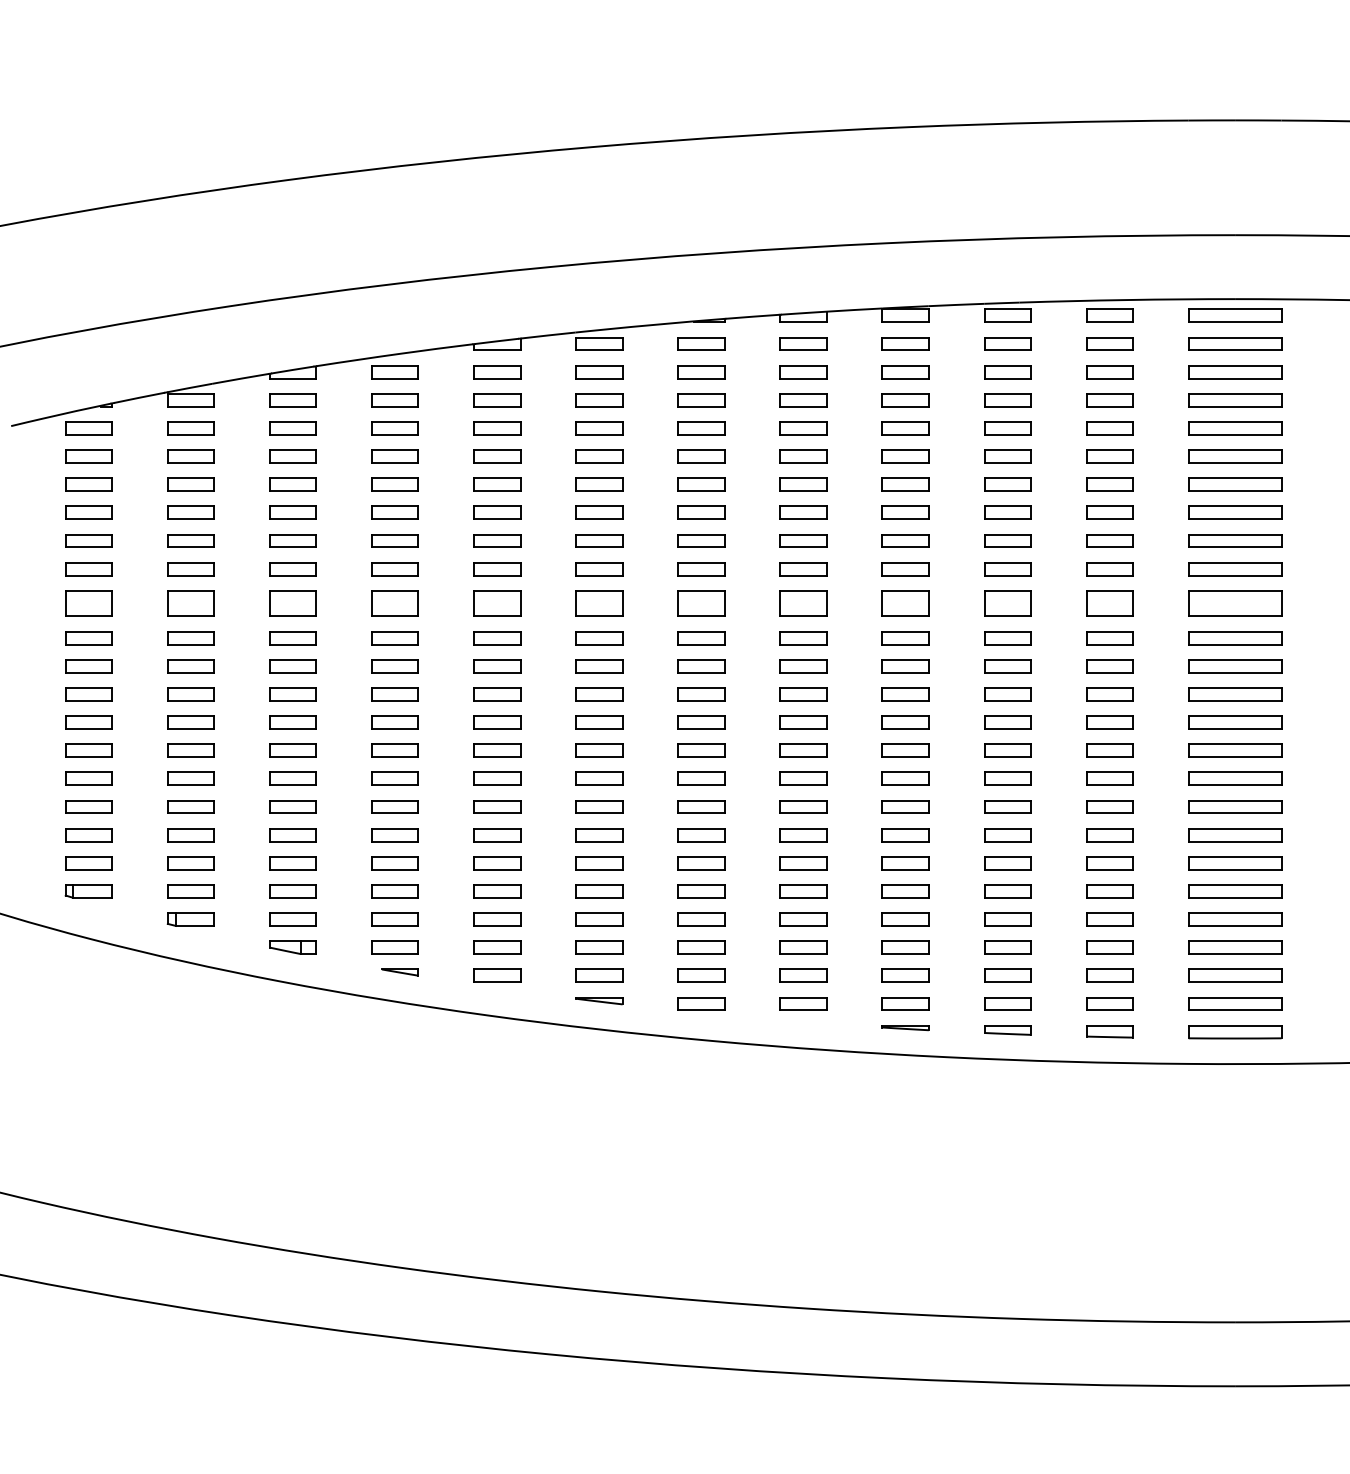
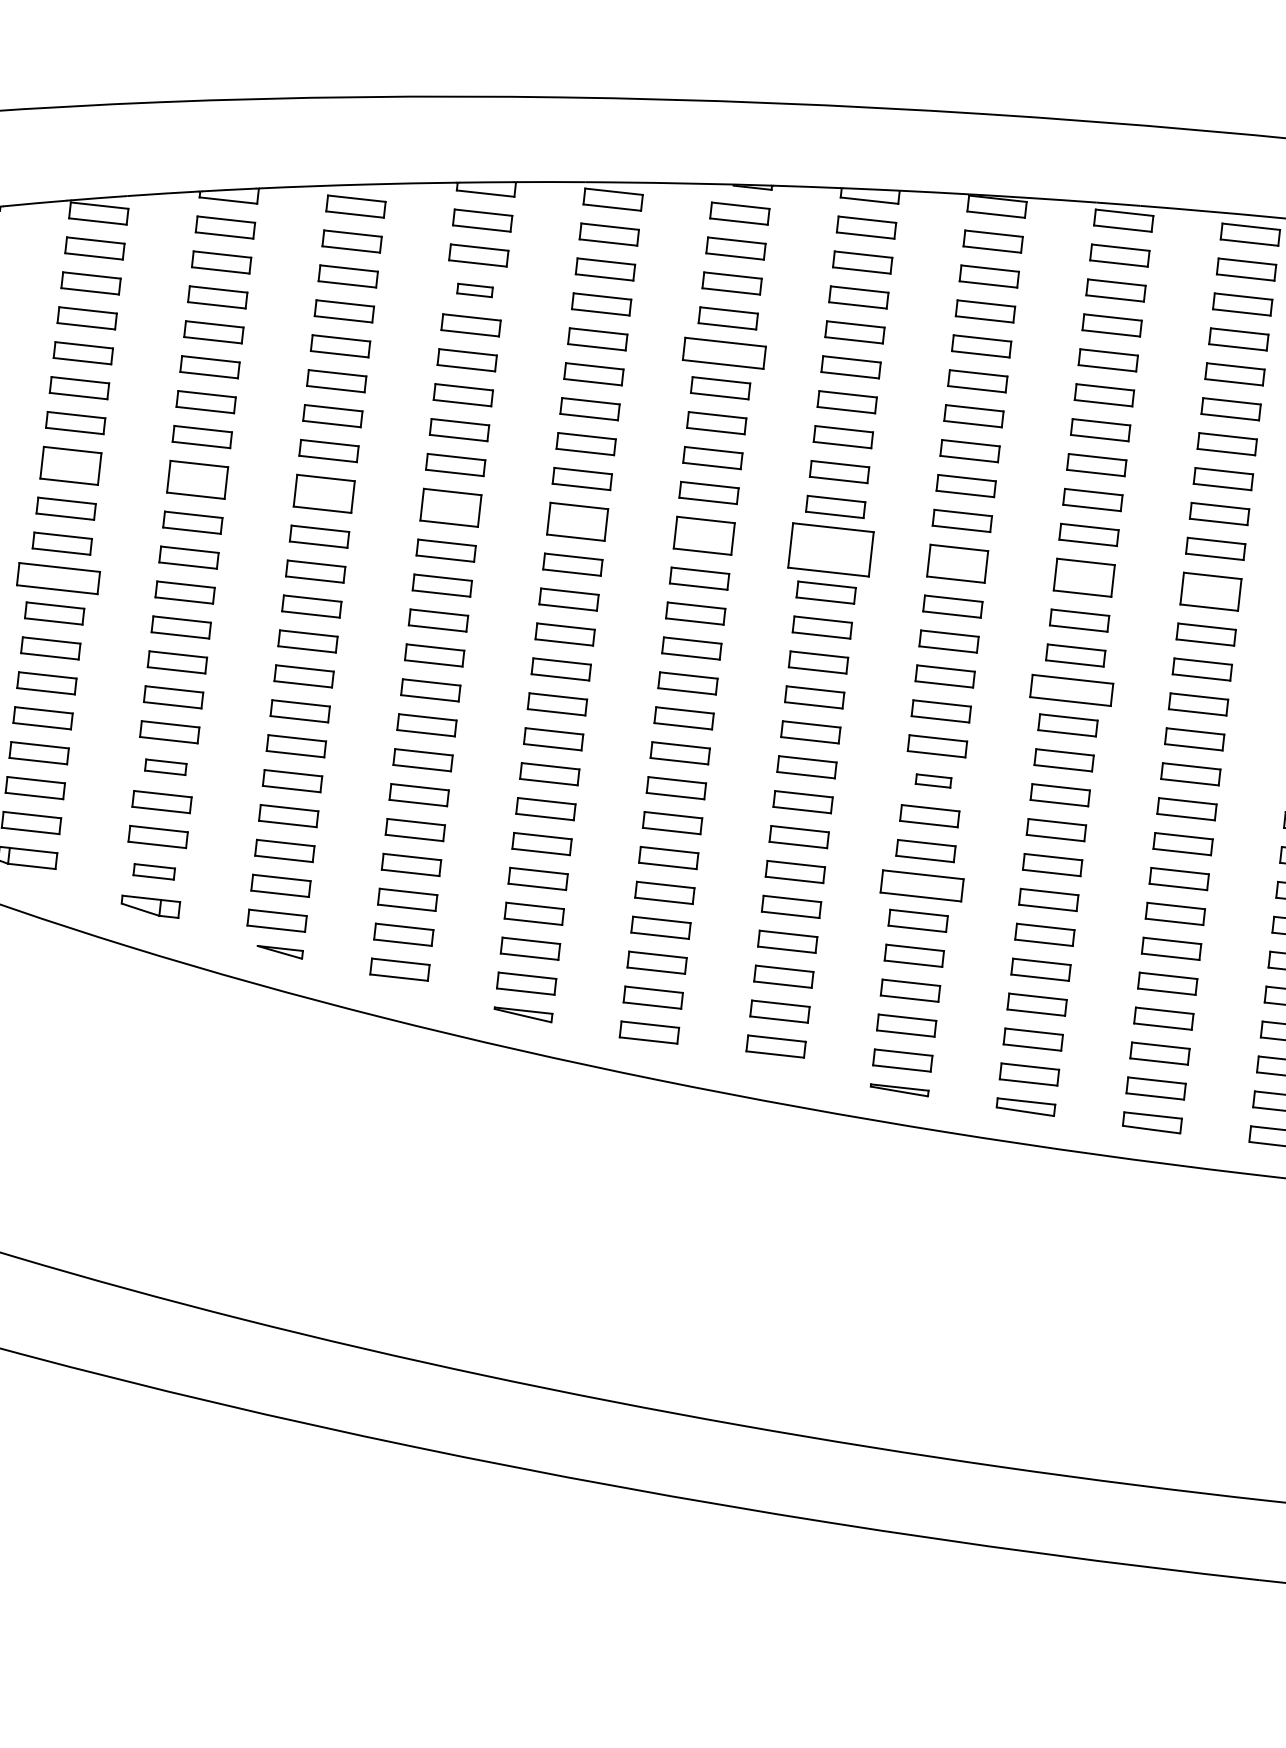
part: (497, 428) -> (475, 290), size x0.6
part: (701, 456) -> (724, 353), size x1.4
part: (803, 603) -> (830, 549), size x1.4
part: (190, 694) -> (57, 578), size x1.4
part: (1007, 694) -> (1071, 690), size x1.4
part: (905, 778) -> (933, 780), size x0.6
part: (292, 835) -> (165, 767), size x0.7
part: (905, 863) -> (921, 886), size x1.4
part: (292, 919) -> (153, 871), size x0.7

